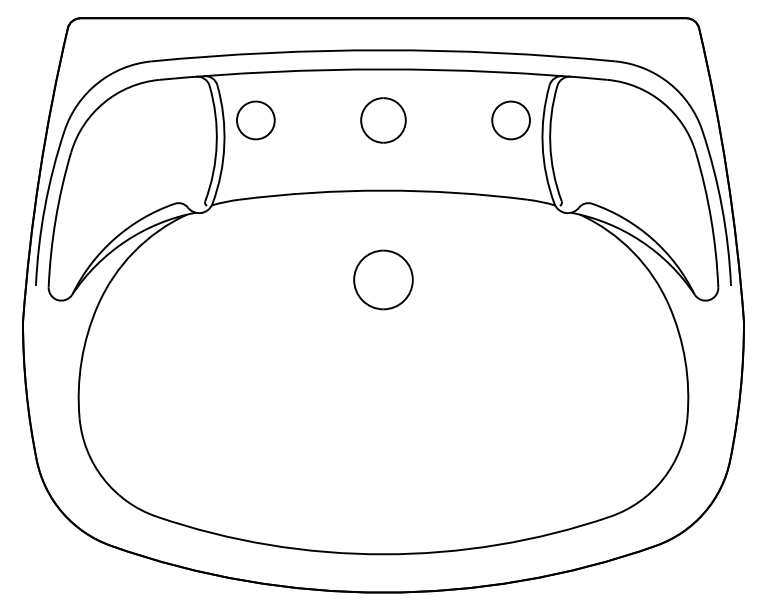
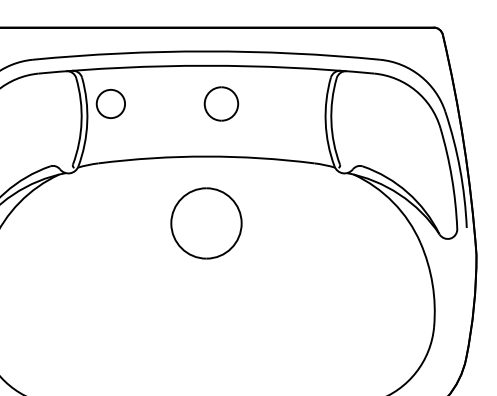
part: (383, 120) -> (221, 104), moved
circle: (510, 120) -> (301, 104), removed
part: (383, 279) -> (206, 223), size x1.6

